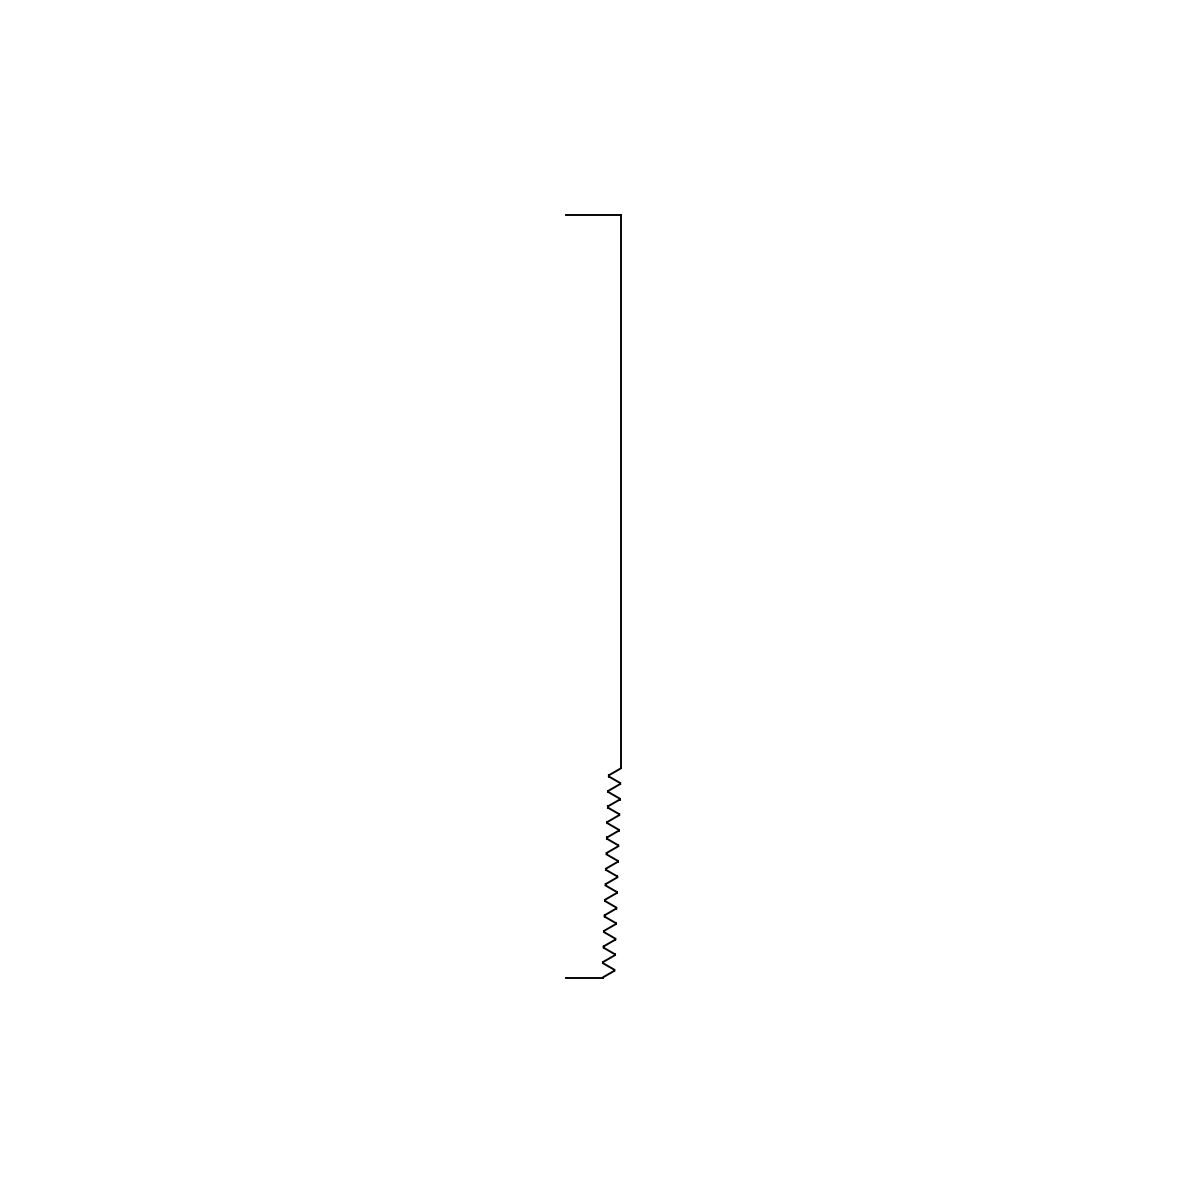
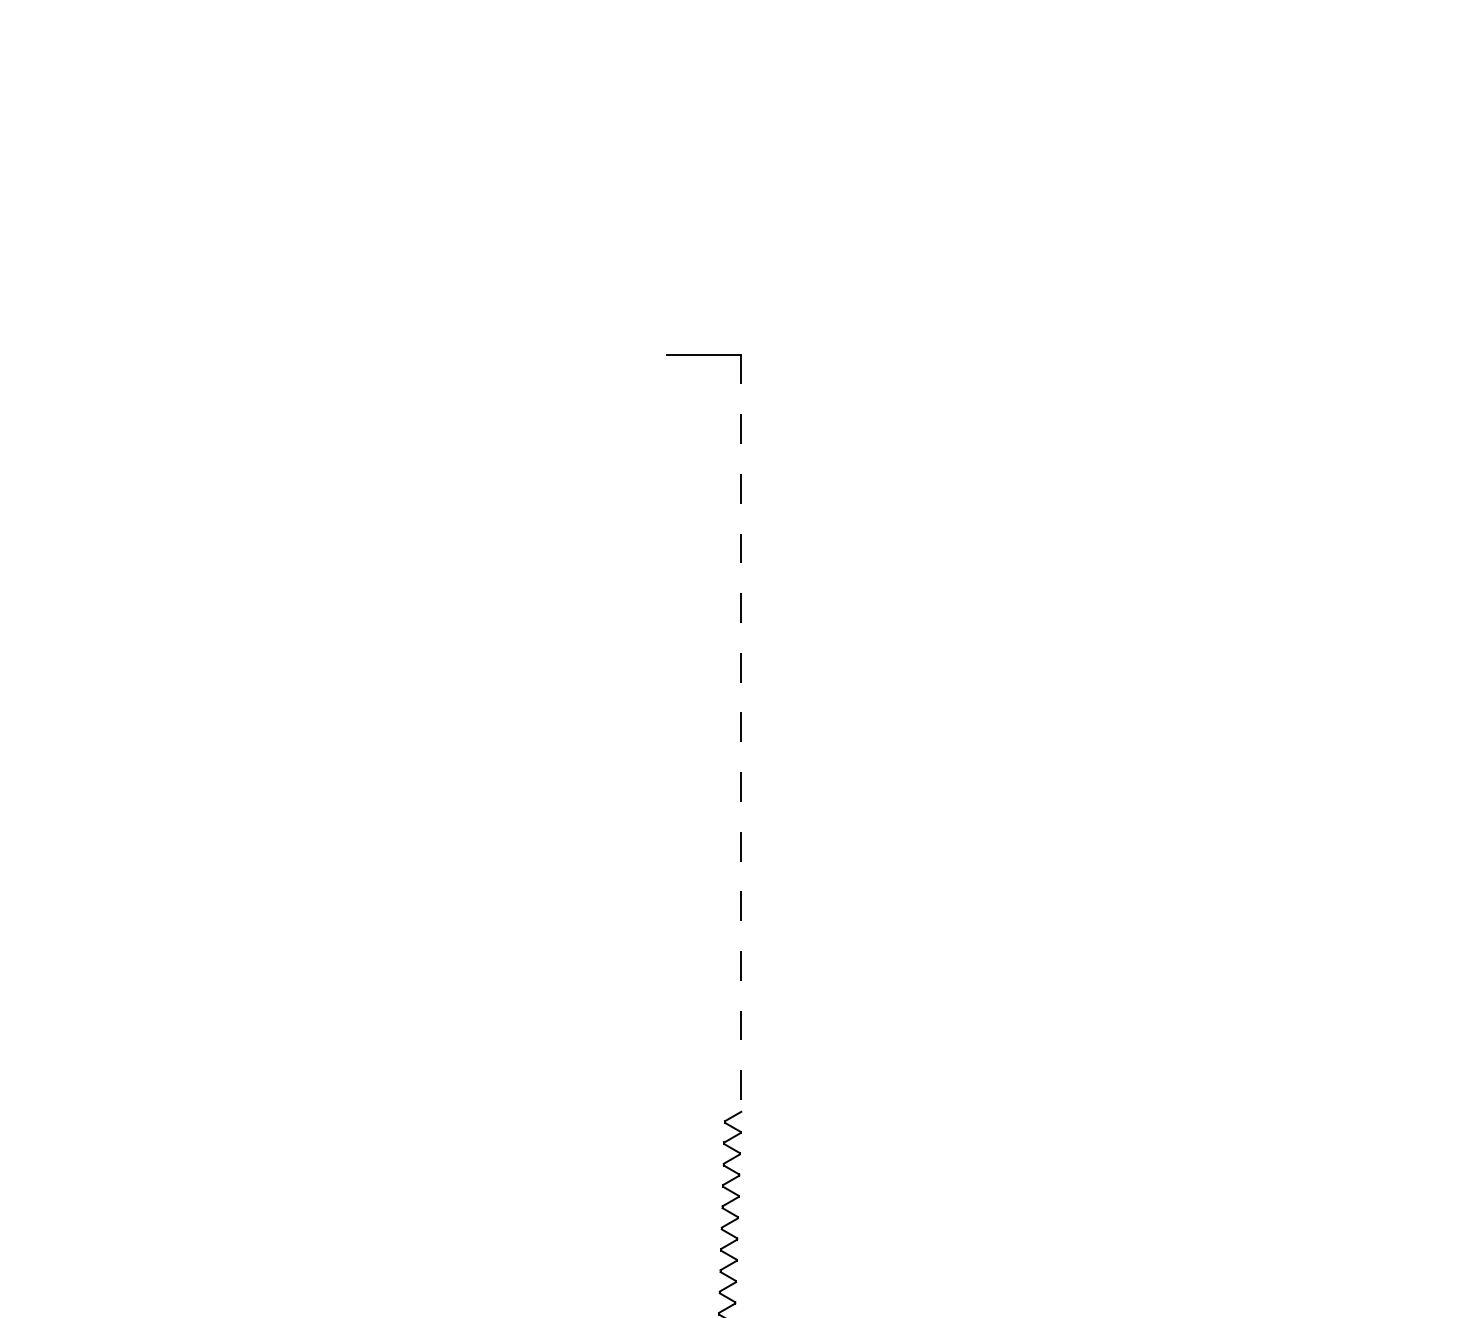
line: (620, 491) -> (740, 732), solid -> dashed

